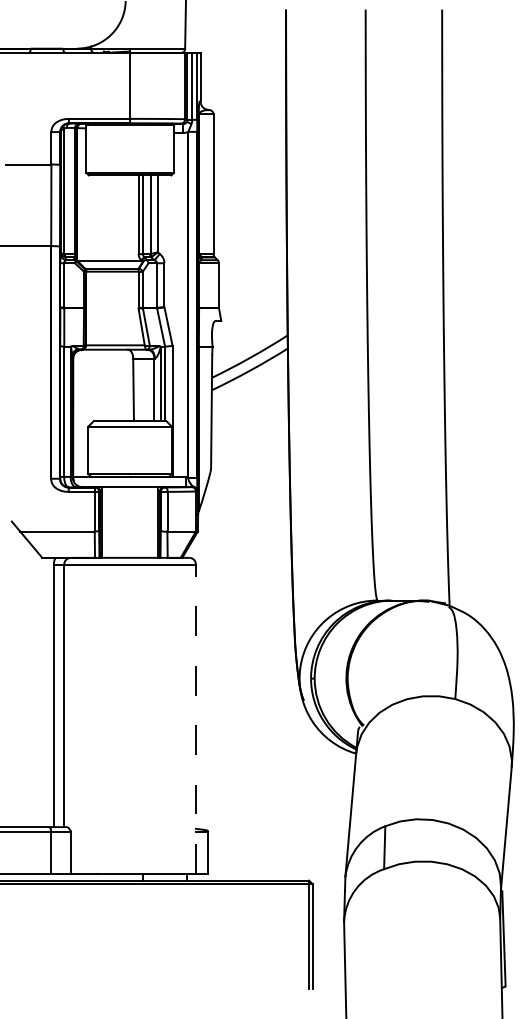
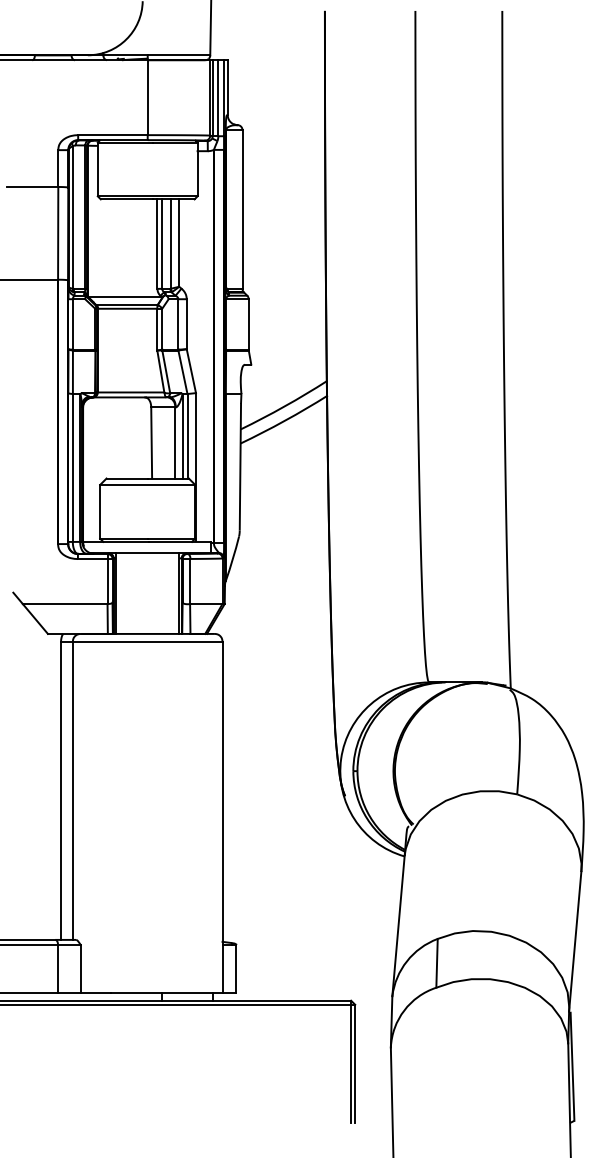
line: (195, 719) -> (222, 817), dashed -> solid

